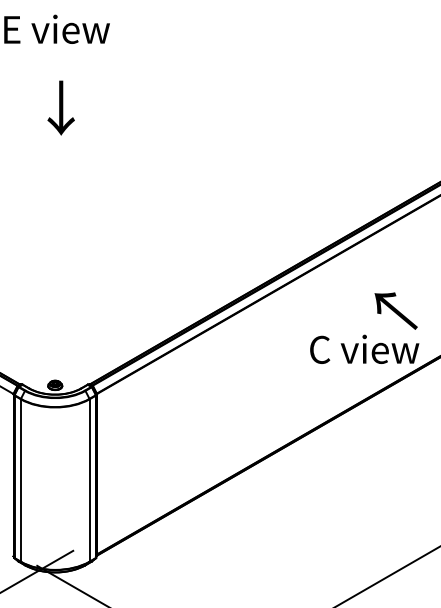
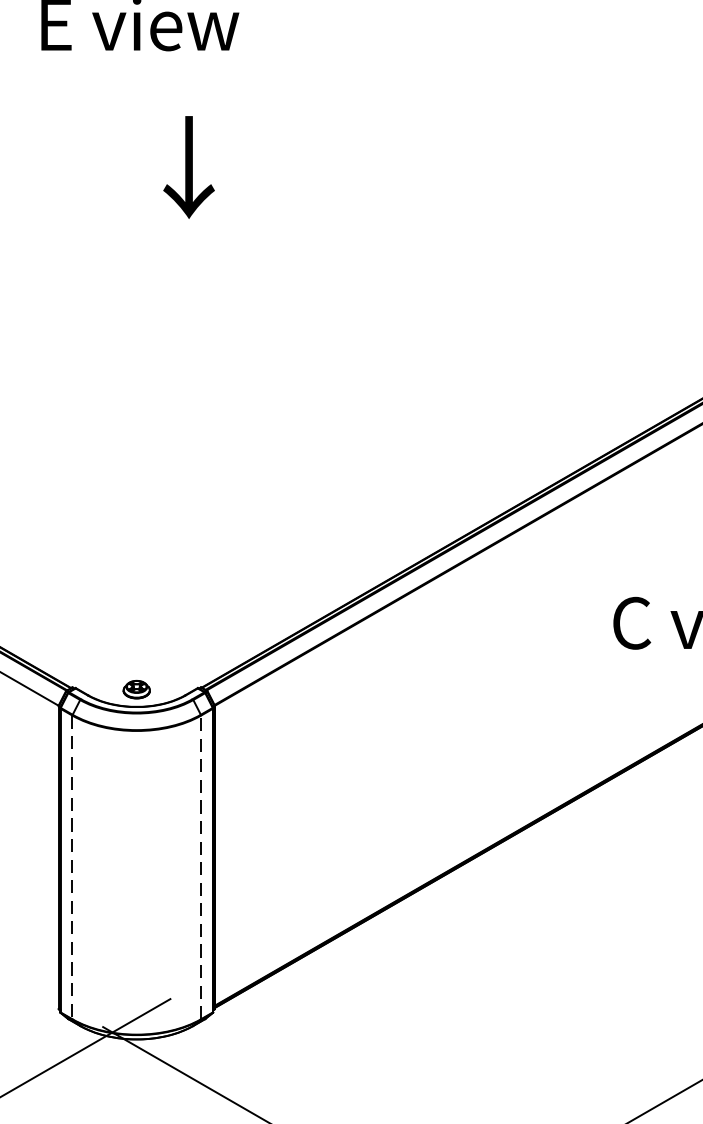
text: (60, 107) -> (187, 166), moved
line: (89, 479) -> (200, 865), solid -> dashed
line: (20, 480) -> (71, 867), solid -> dashed

